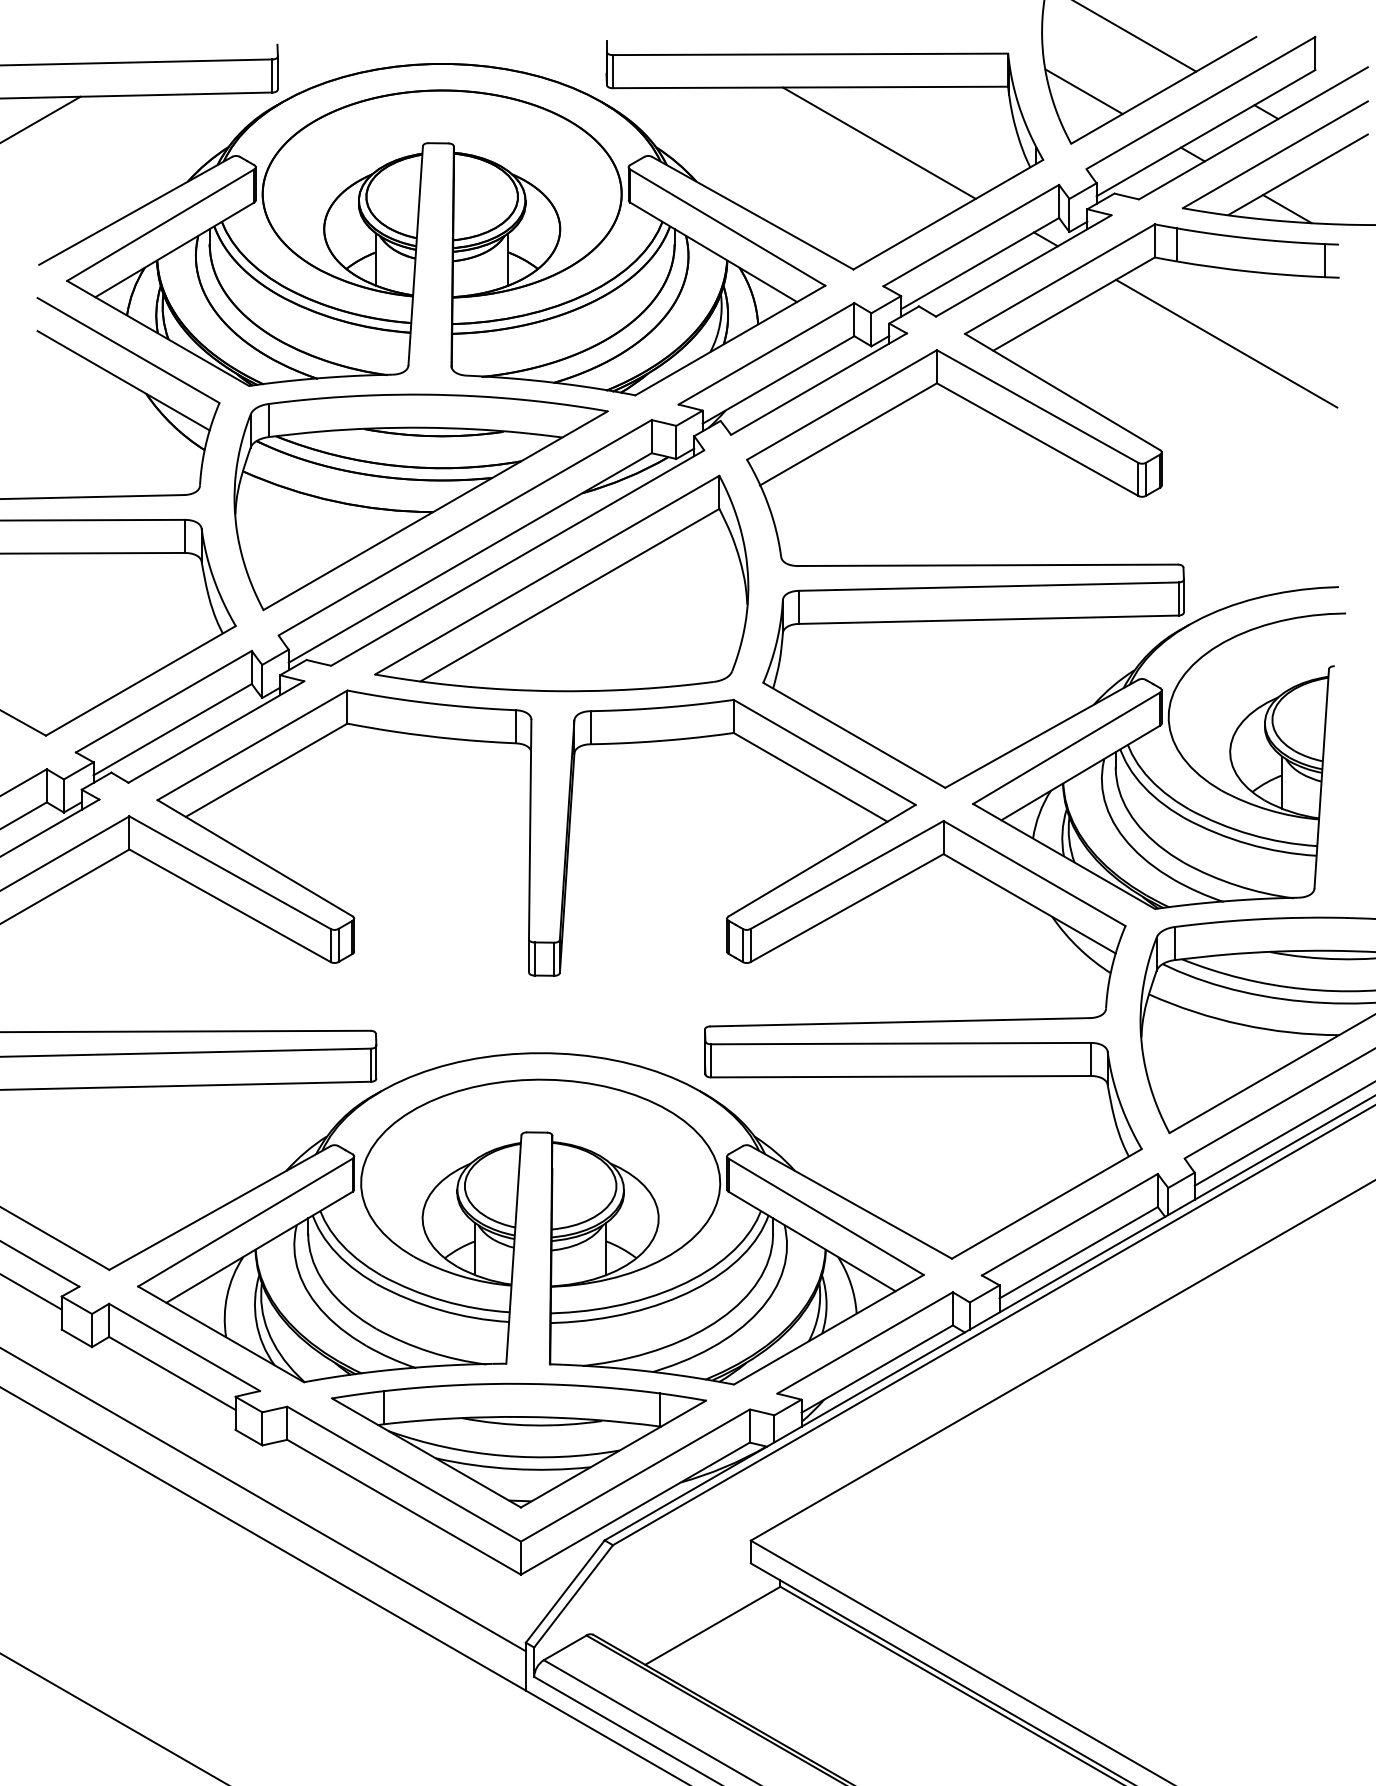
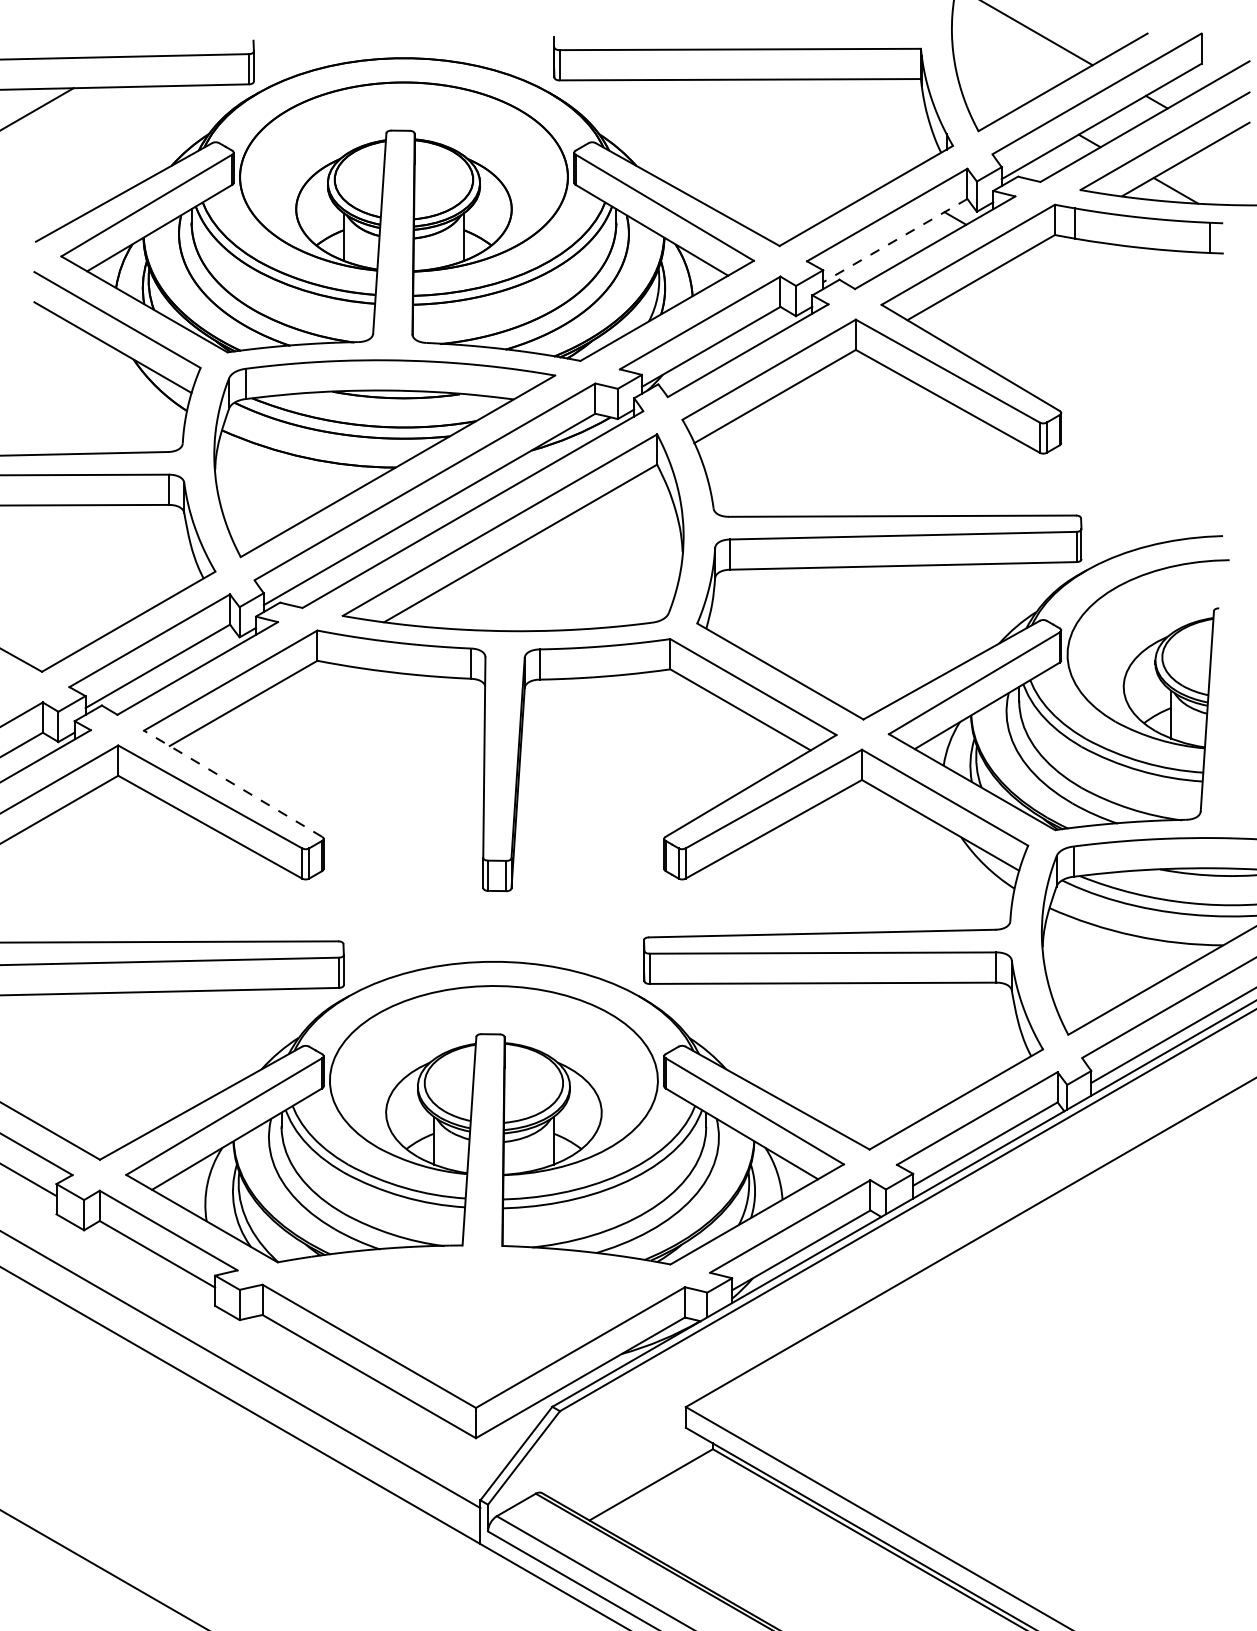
line: (1083, 91) -> (989, 83), removed
line: (878, 142) -> (802, 129), removed
line: (979, 263) -> (894, 240), solid -> dashed
line: (1226, 343) -> (1120, 313), removed
line: (254, 857) -> (232, 783), solid -> dashed
part: (518, 1445) -> (473, 1320), removed

